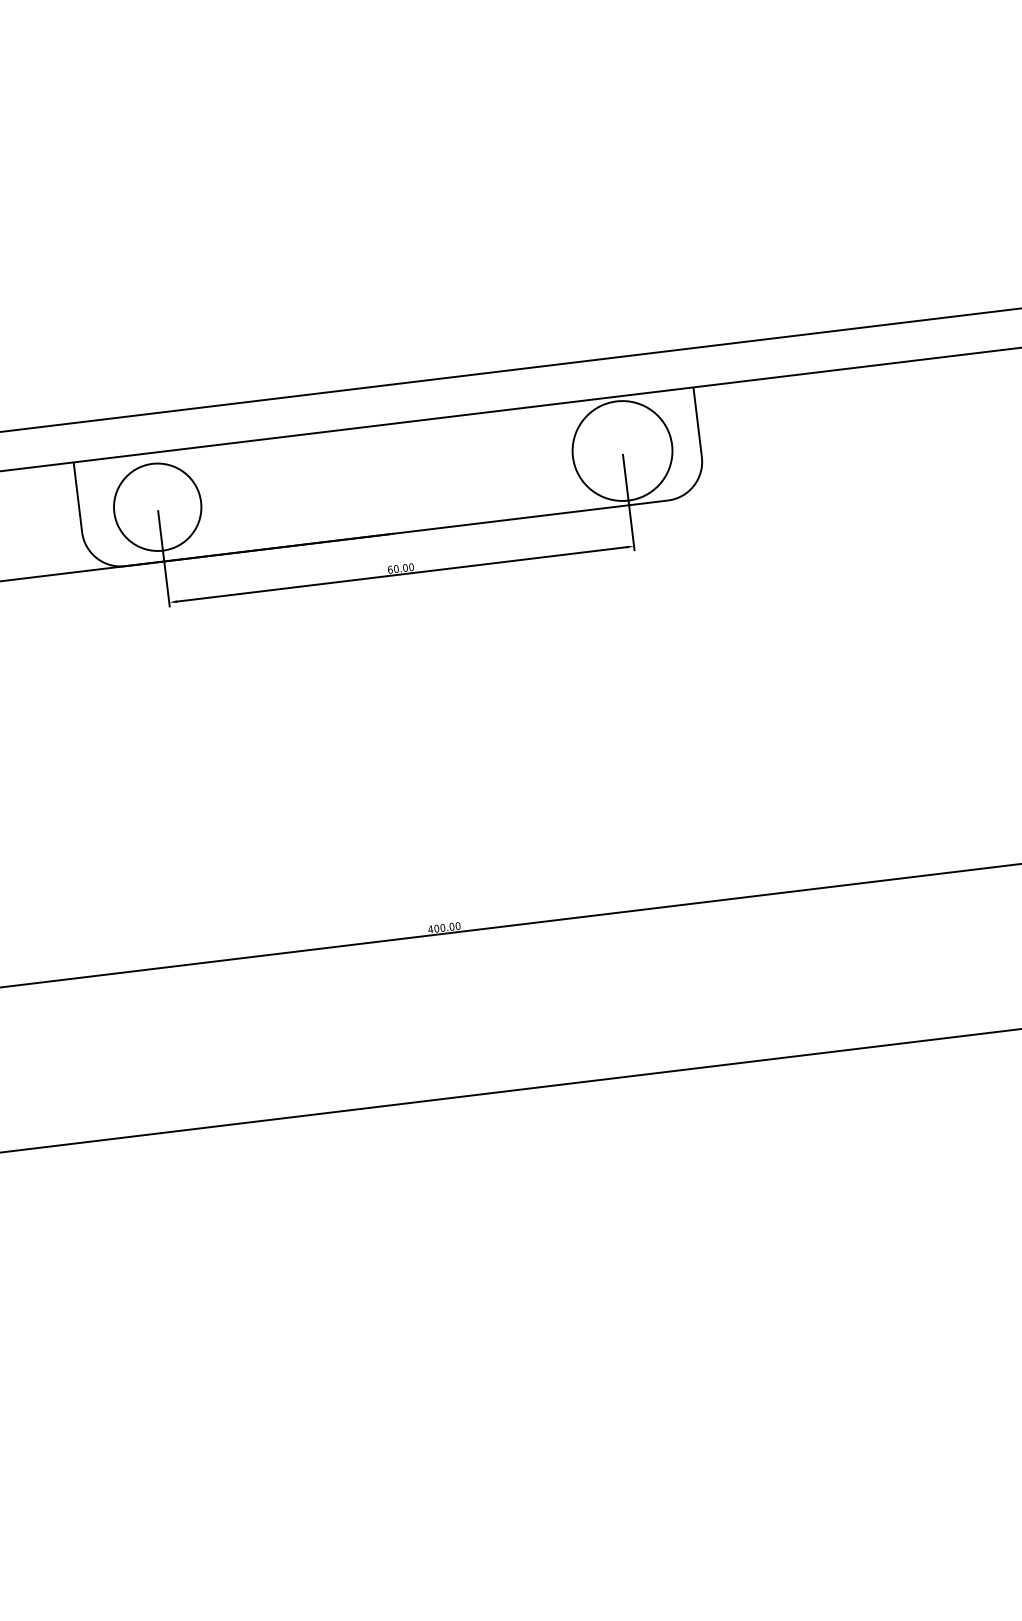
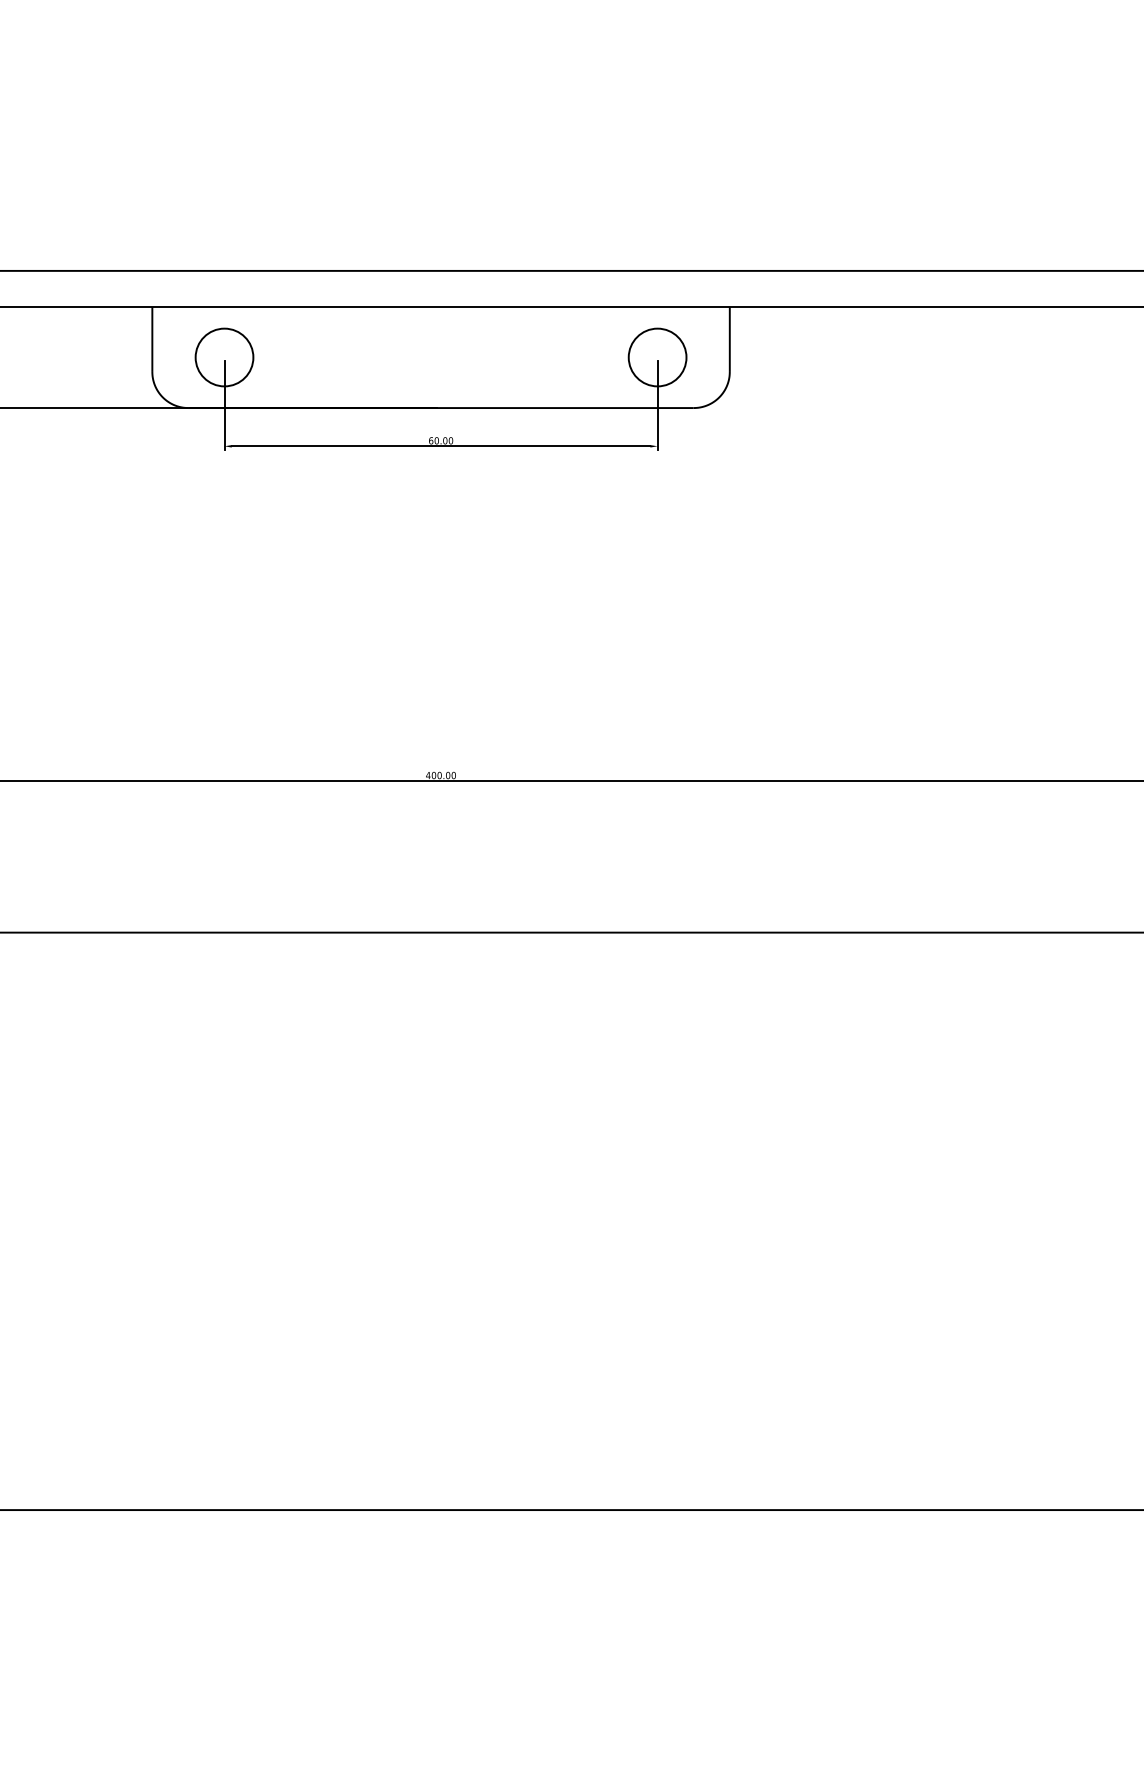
circle: (622, 451) -> (657, 357), size x0.62
circle: (157, 507) -> (224, 357), size x0.71

